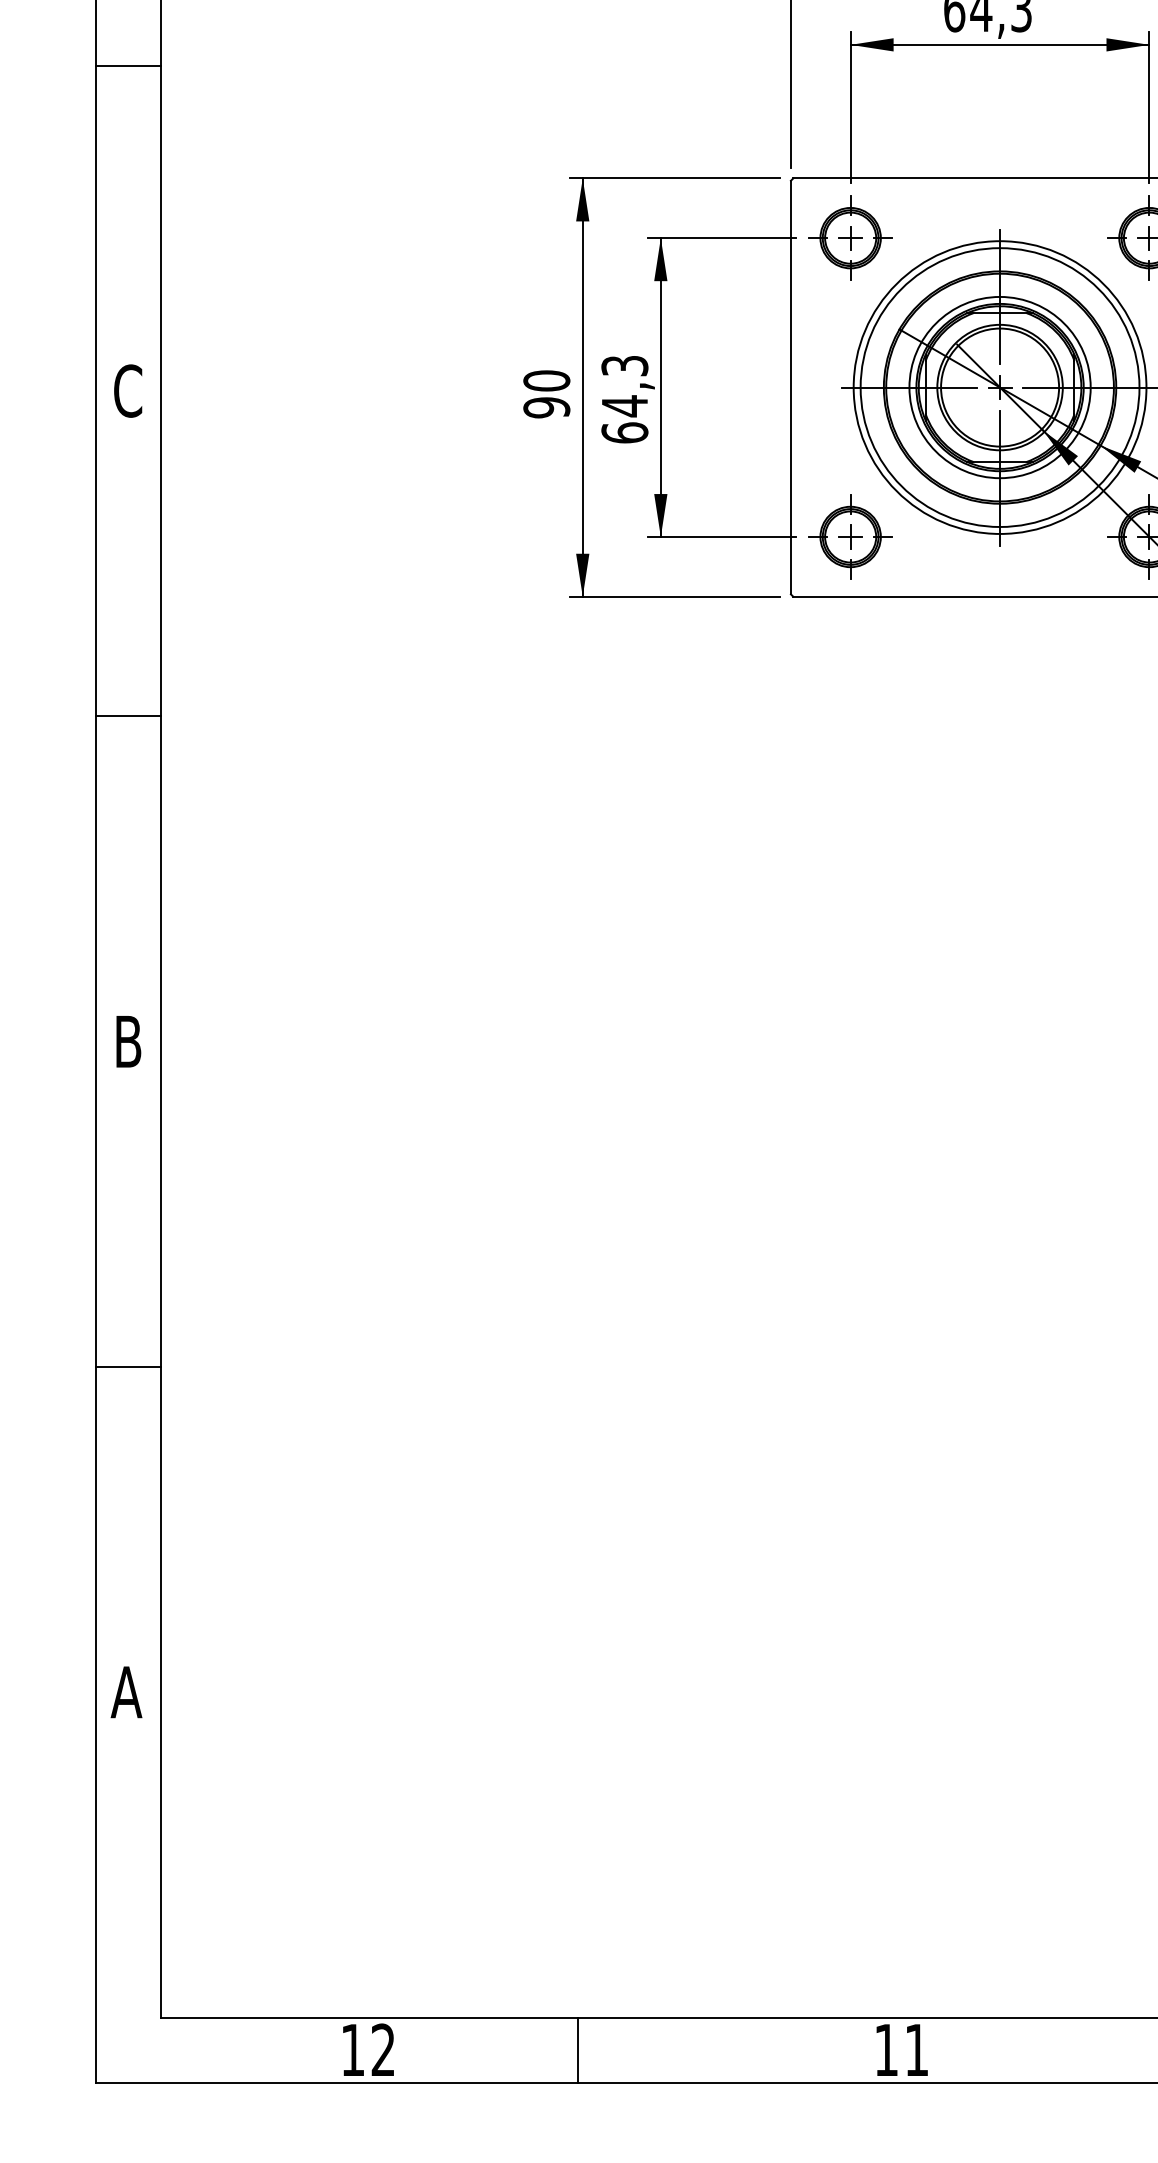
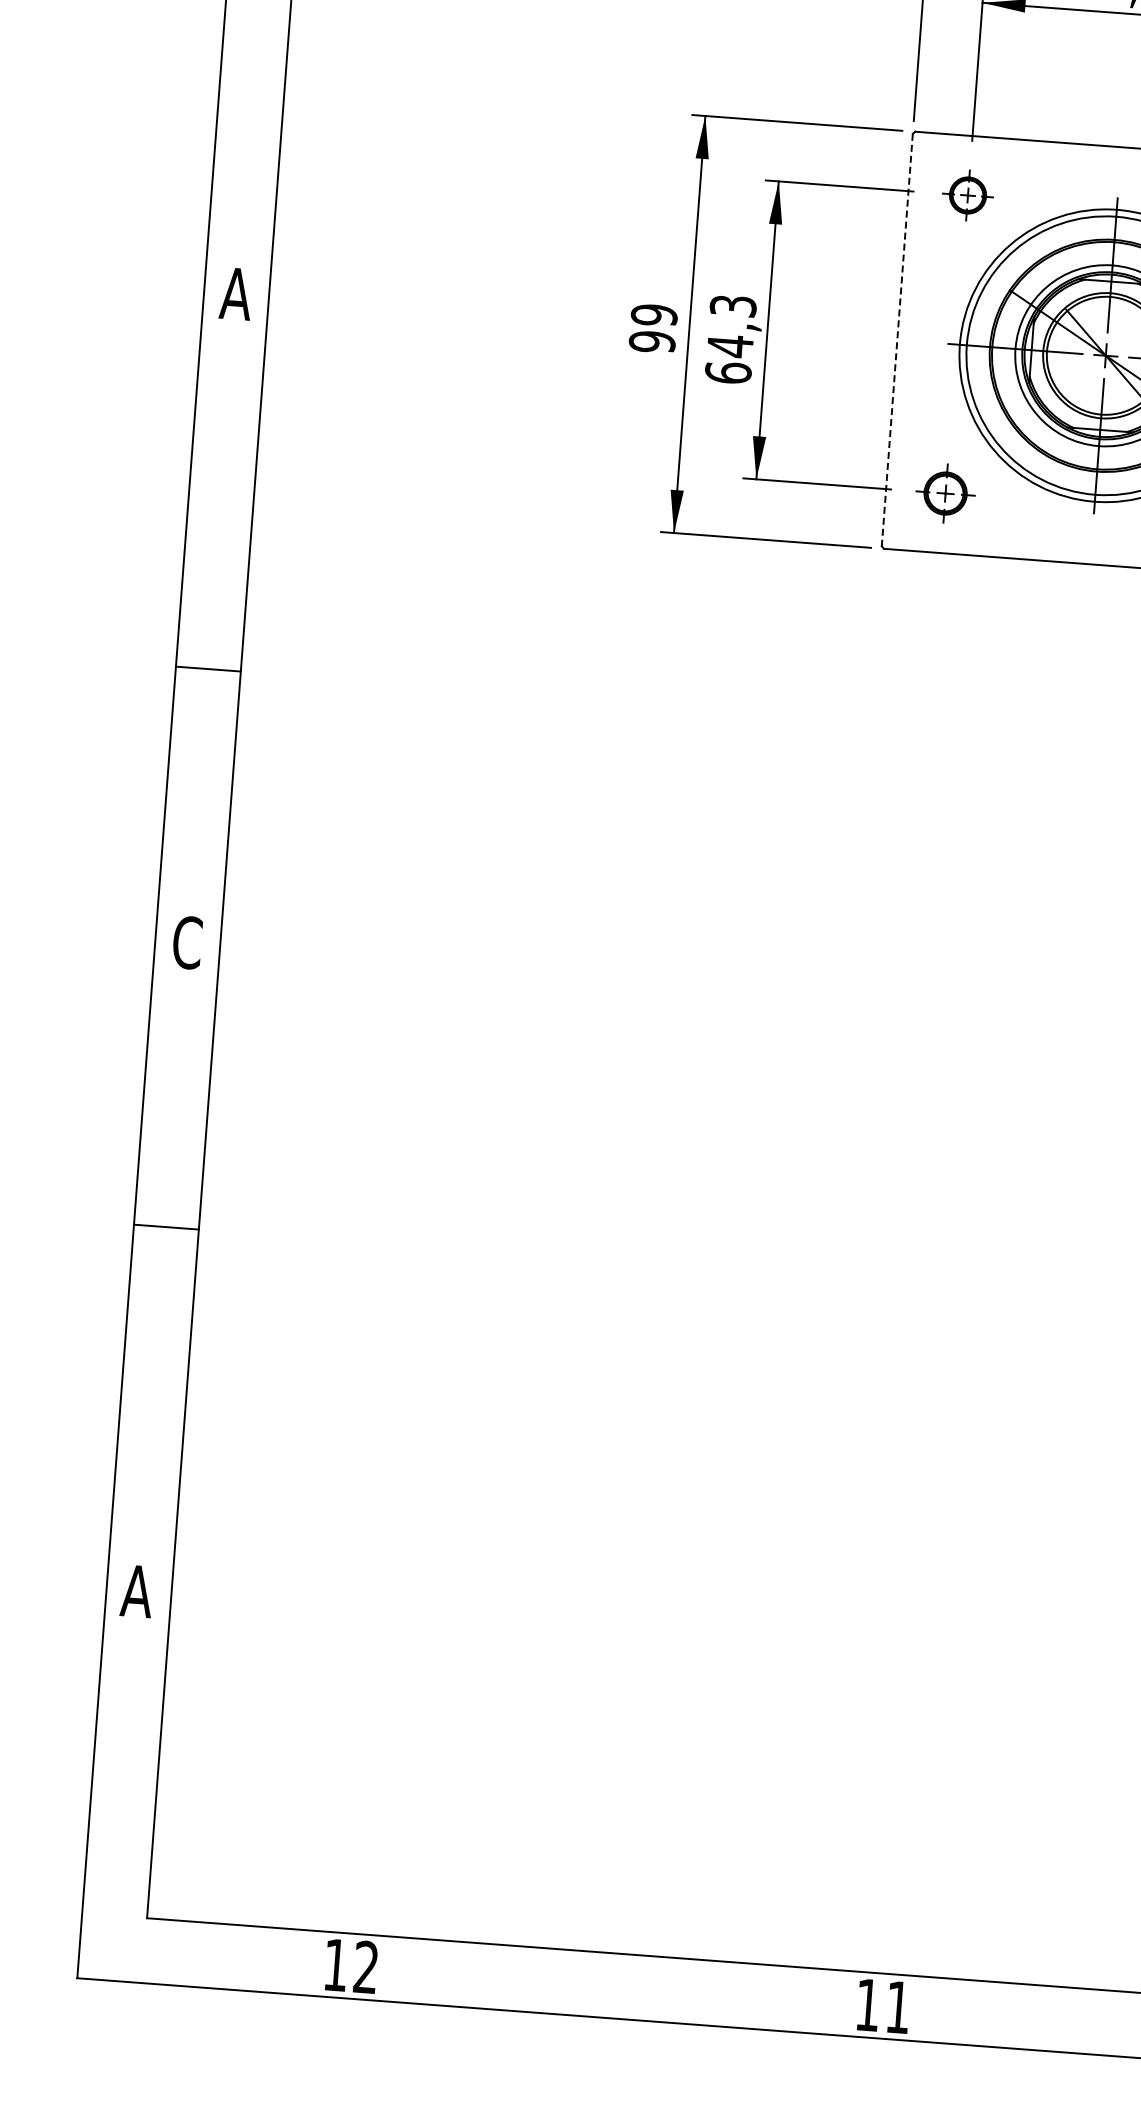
part: (850, 237) -> (967, 194), size x0.6
text: (546, 380) -> (654, 314), 90 -> 99
line: (790, 387) -> (896, 340), solid -> dashed
text: (127, 390) -> (235, 293), C -> A
part: (850, 536) -> (945, 493), size x0.7
line: (128, 716) -> (208, 669), moved
text: (128, 1041) -> (187, 942), B -> C
line: (128, 1366) -> (166, 1226), moved
line: (577, 2049) -> (559, 1981), removed

